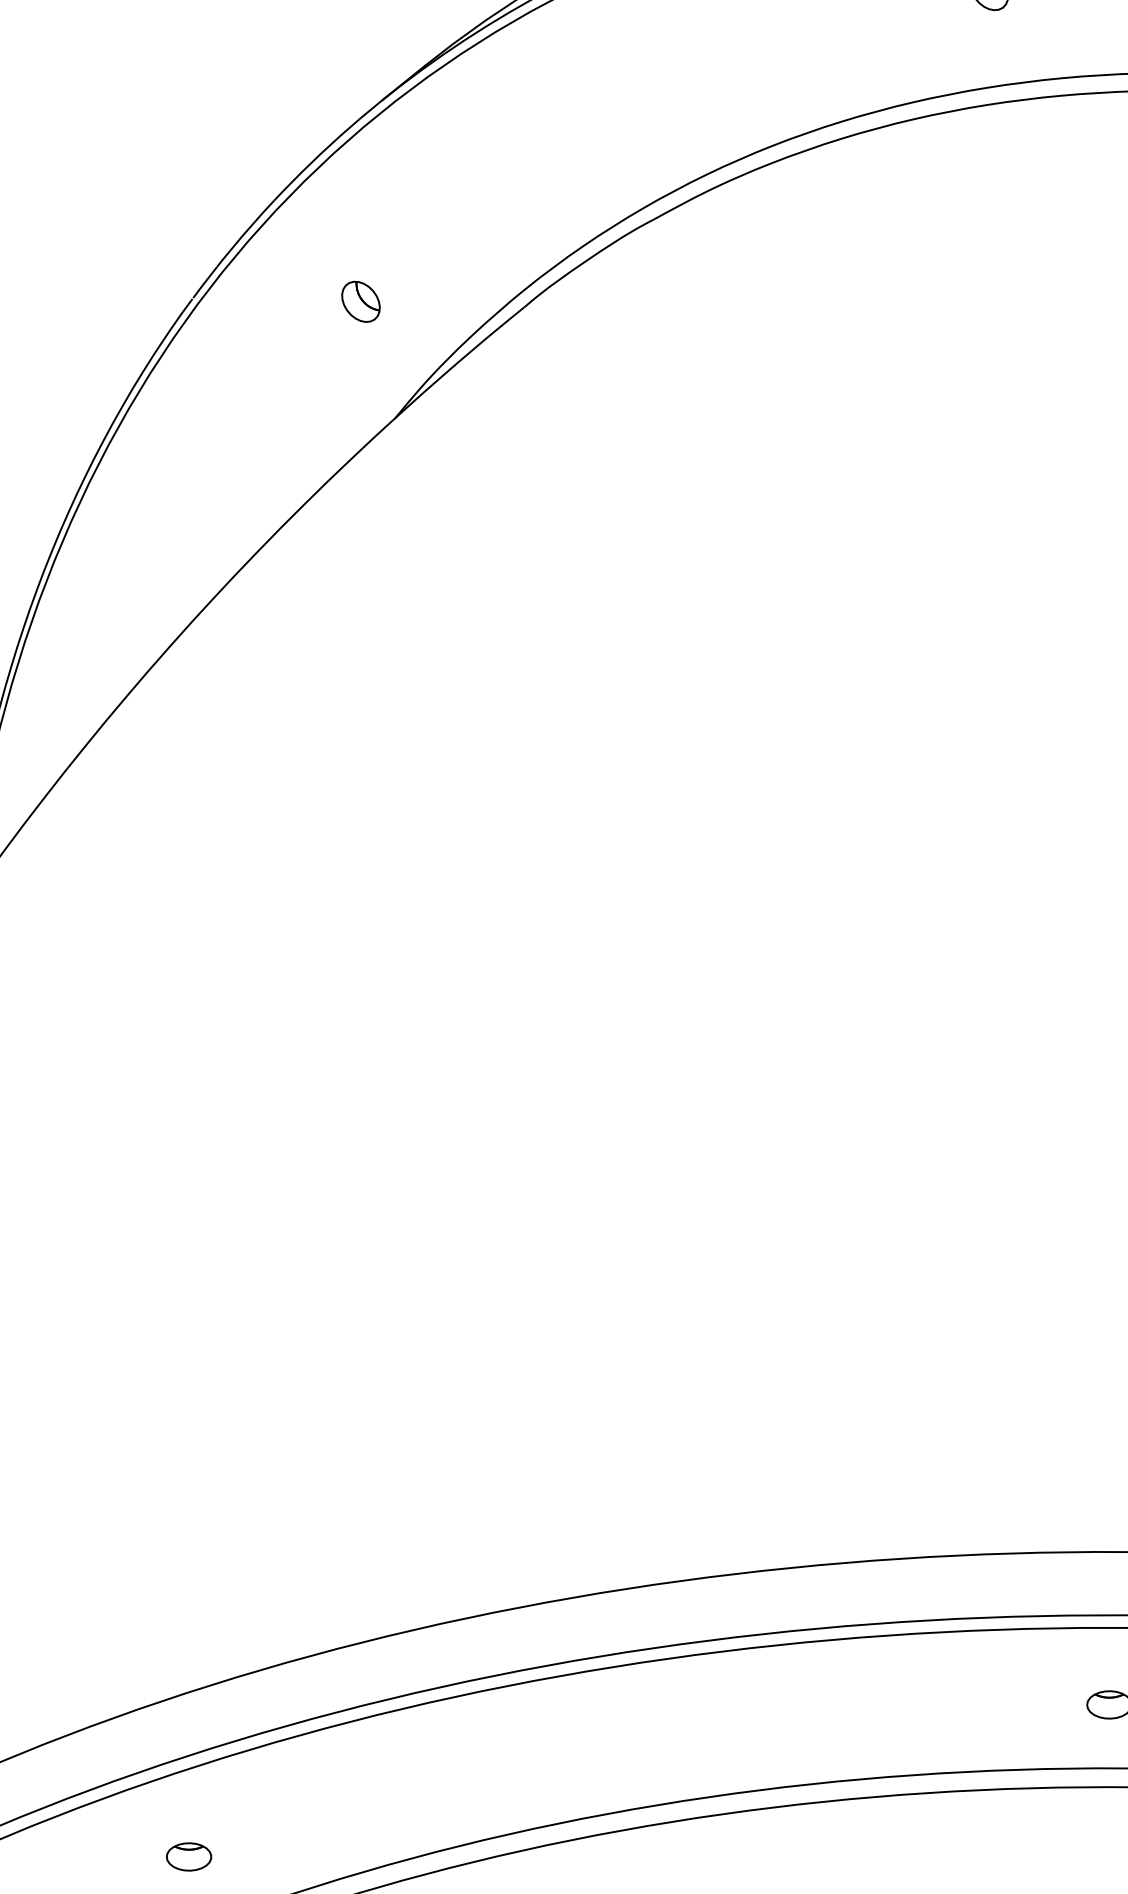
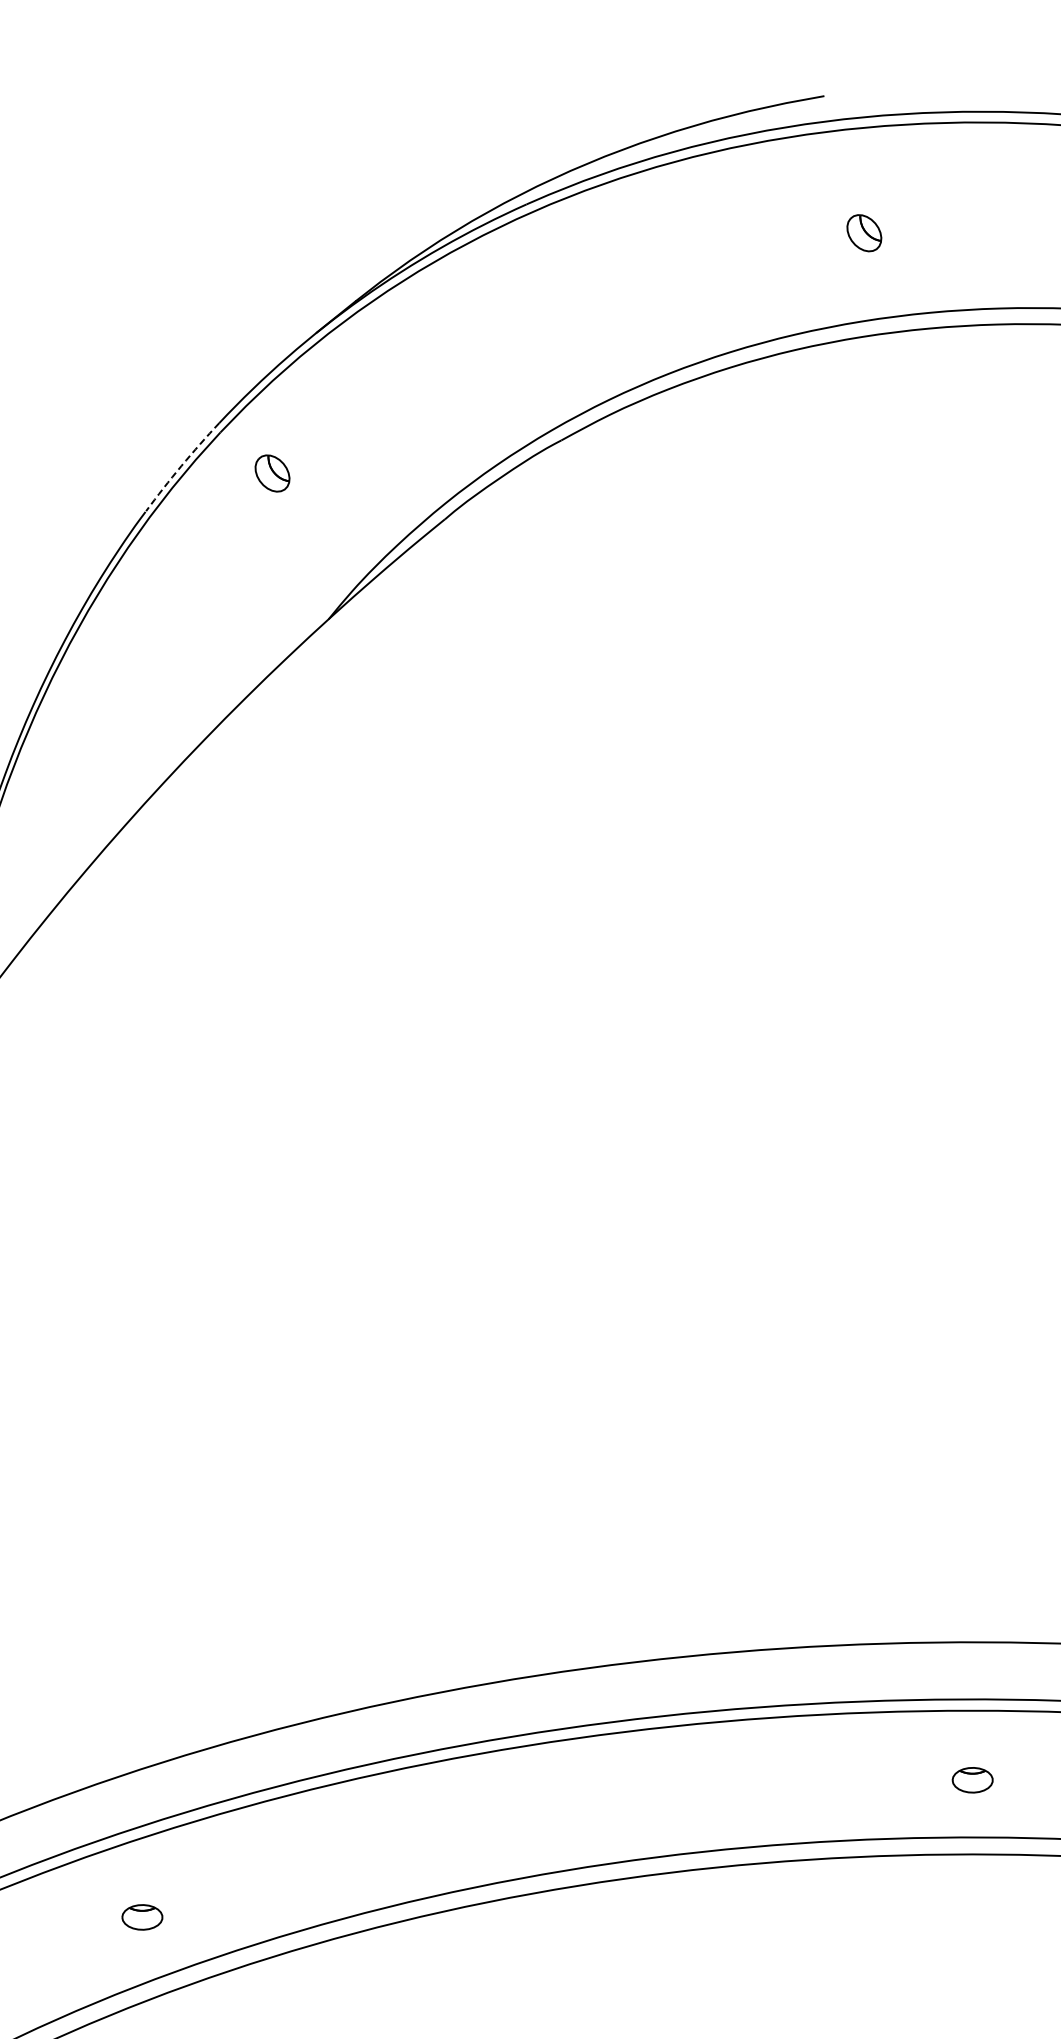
arc: (232, 248) -> (181, 466), solid -> dashed
part: (360, 301) -> (272, 473), moved

